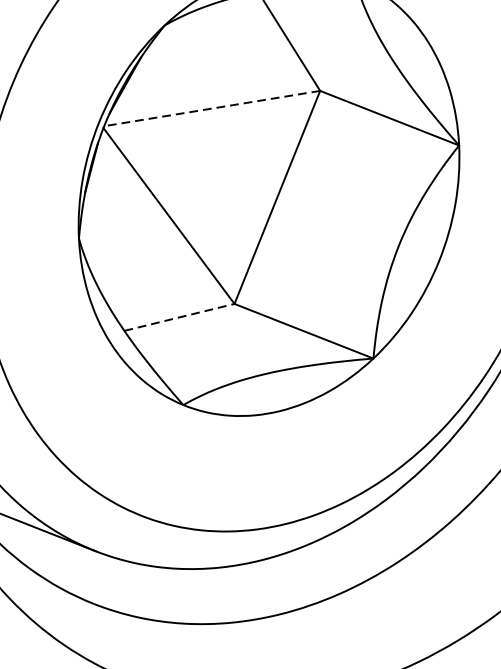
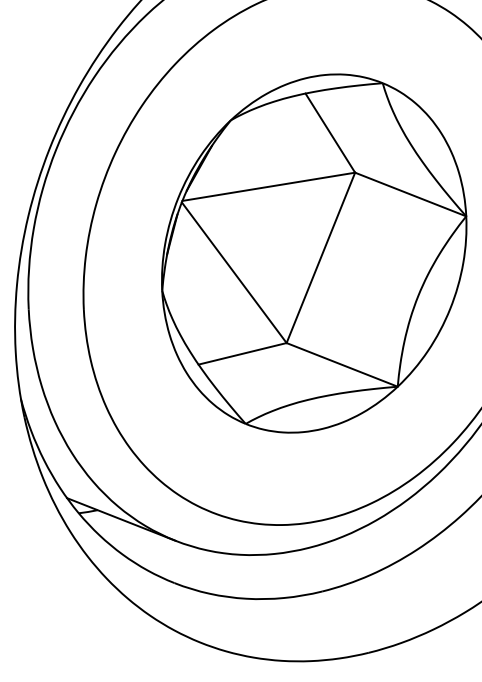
line: (211, 108) -> (268, 186), dashed -> solid
line: (180, 316) -> (243, 353), dashed -> solid

